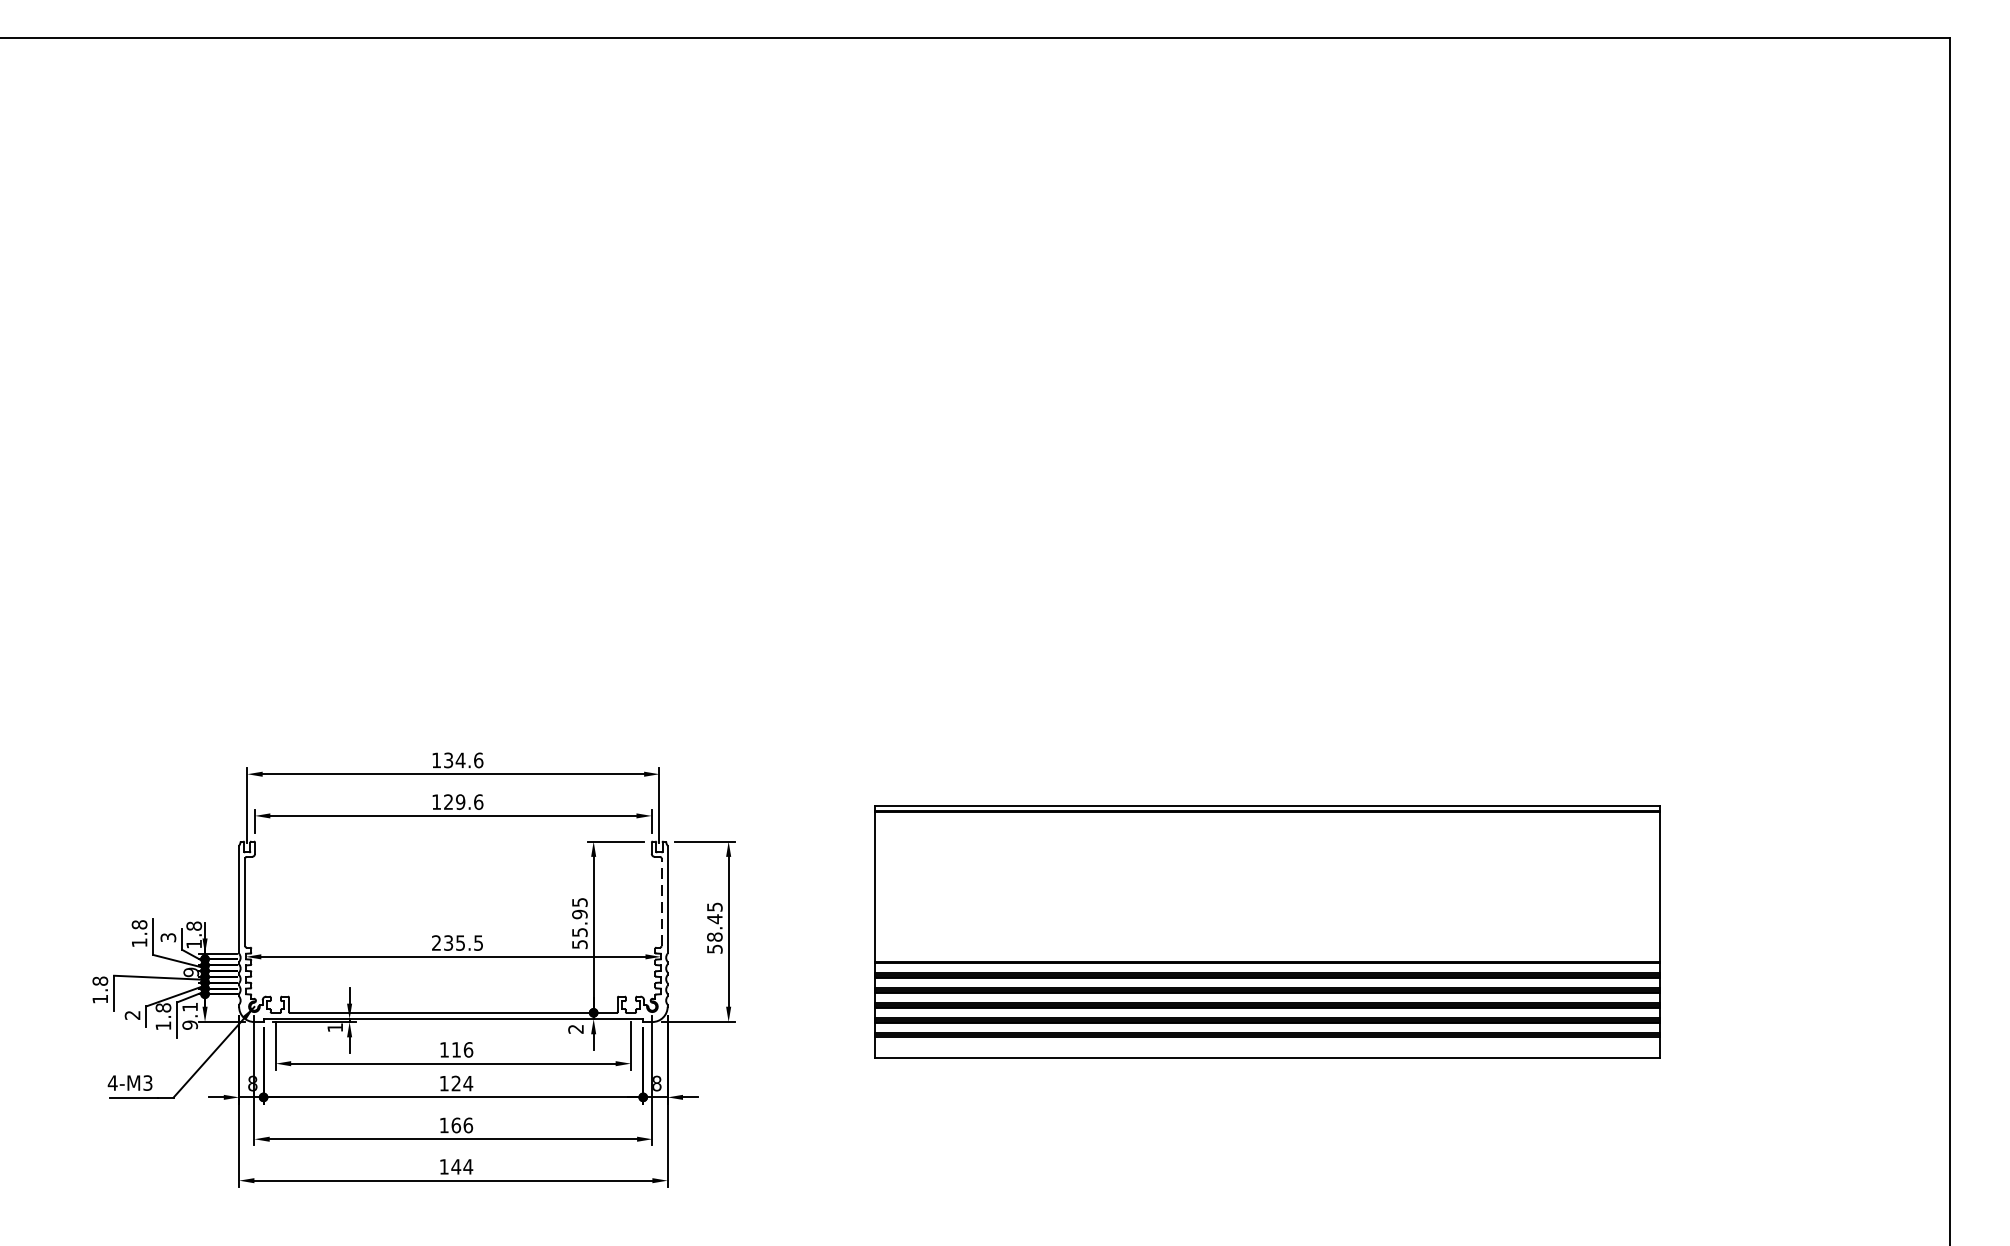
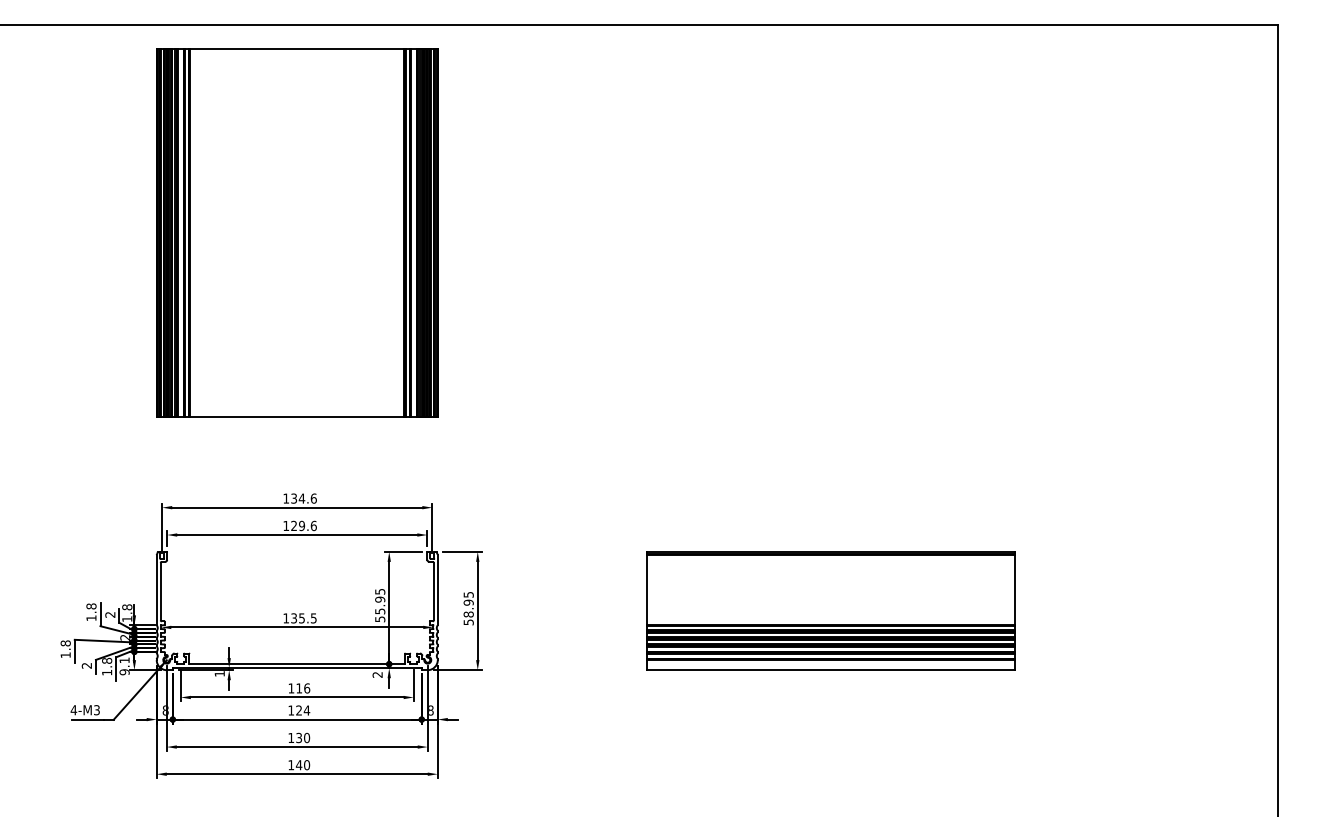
part: (453, 354) -> (297, 232), added
line: (661, 902) -> (433, 591), dashed -> solid
text: (714, 918) -> (468, 602), 58.45 -> 58.95
part: (1266, 931) -> (830, 610), size x0.71
text: (168, 937) -> (110, 614), 3 -> 2
text: (435, 943) -> (285, 618), 235.5 -> 135.5
text: (191, 972) -> (125, 637), 9 -> 2
text: (462, 1124) -> (303, 737), 166 -> 130
text: (467, 1167) -> (306, 765), 144 -> 140

